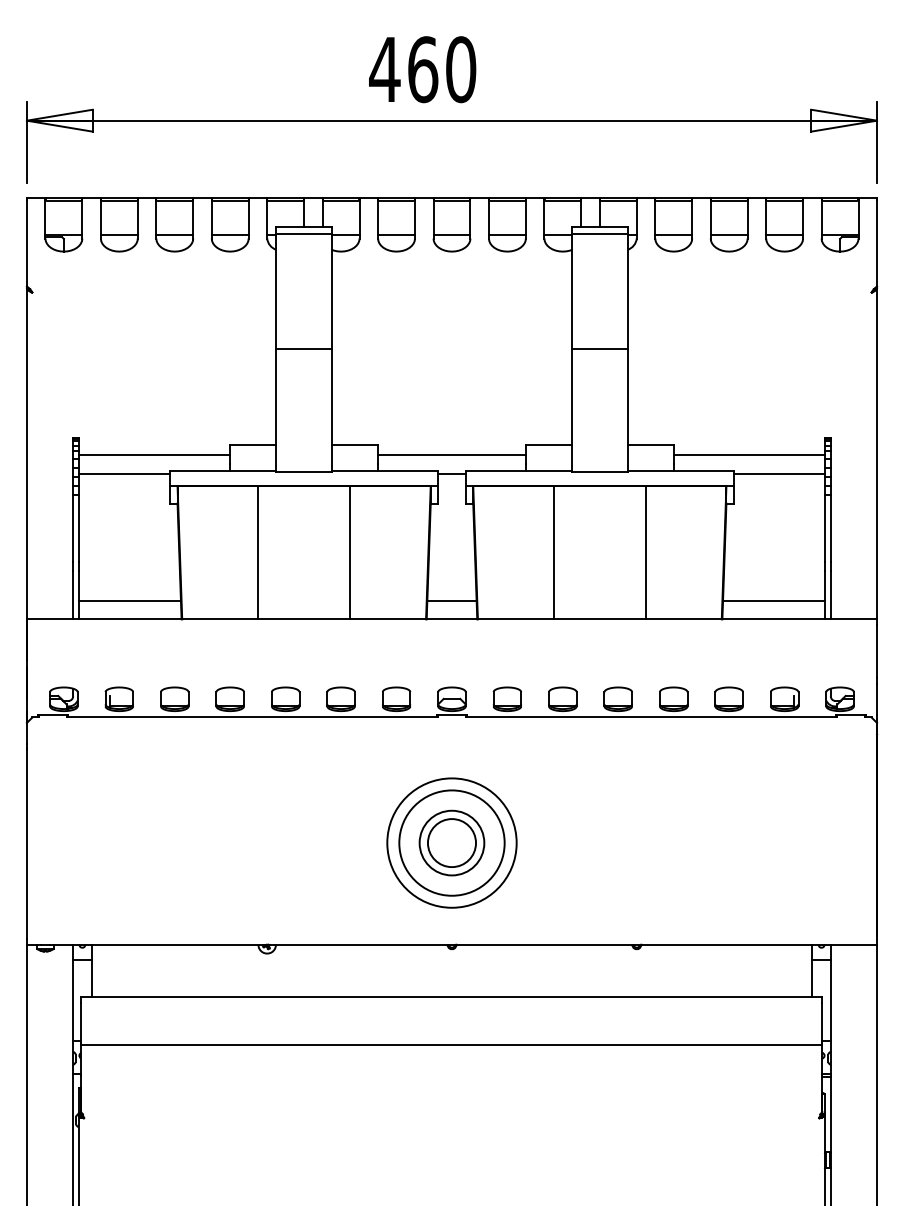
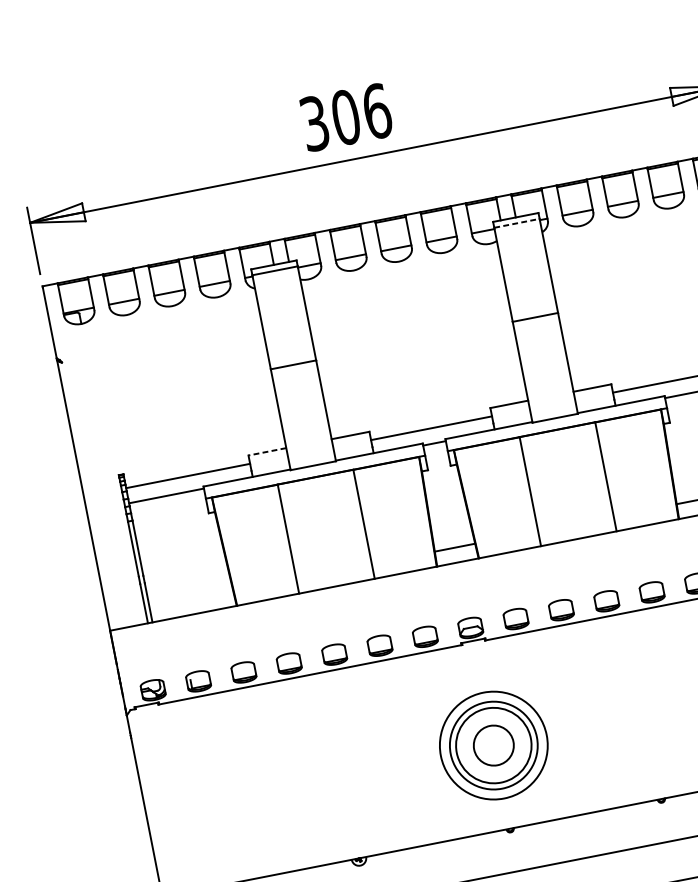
text: (422, 69) -> (345, 117), 460 -> 306
line: (599, 233) -> (516, 223), solid -> dashed
line: (252, 445) -> (266, 452), solid -> dashed
line: (129, 601) -> (191, 599), removed
circle: (451, 842) -> (493, 745), size x1.4

